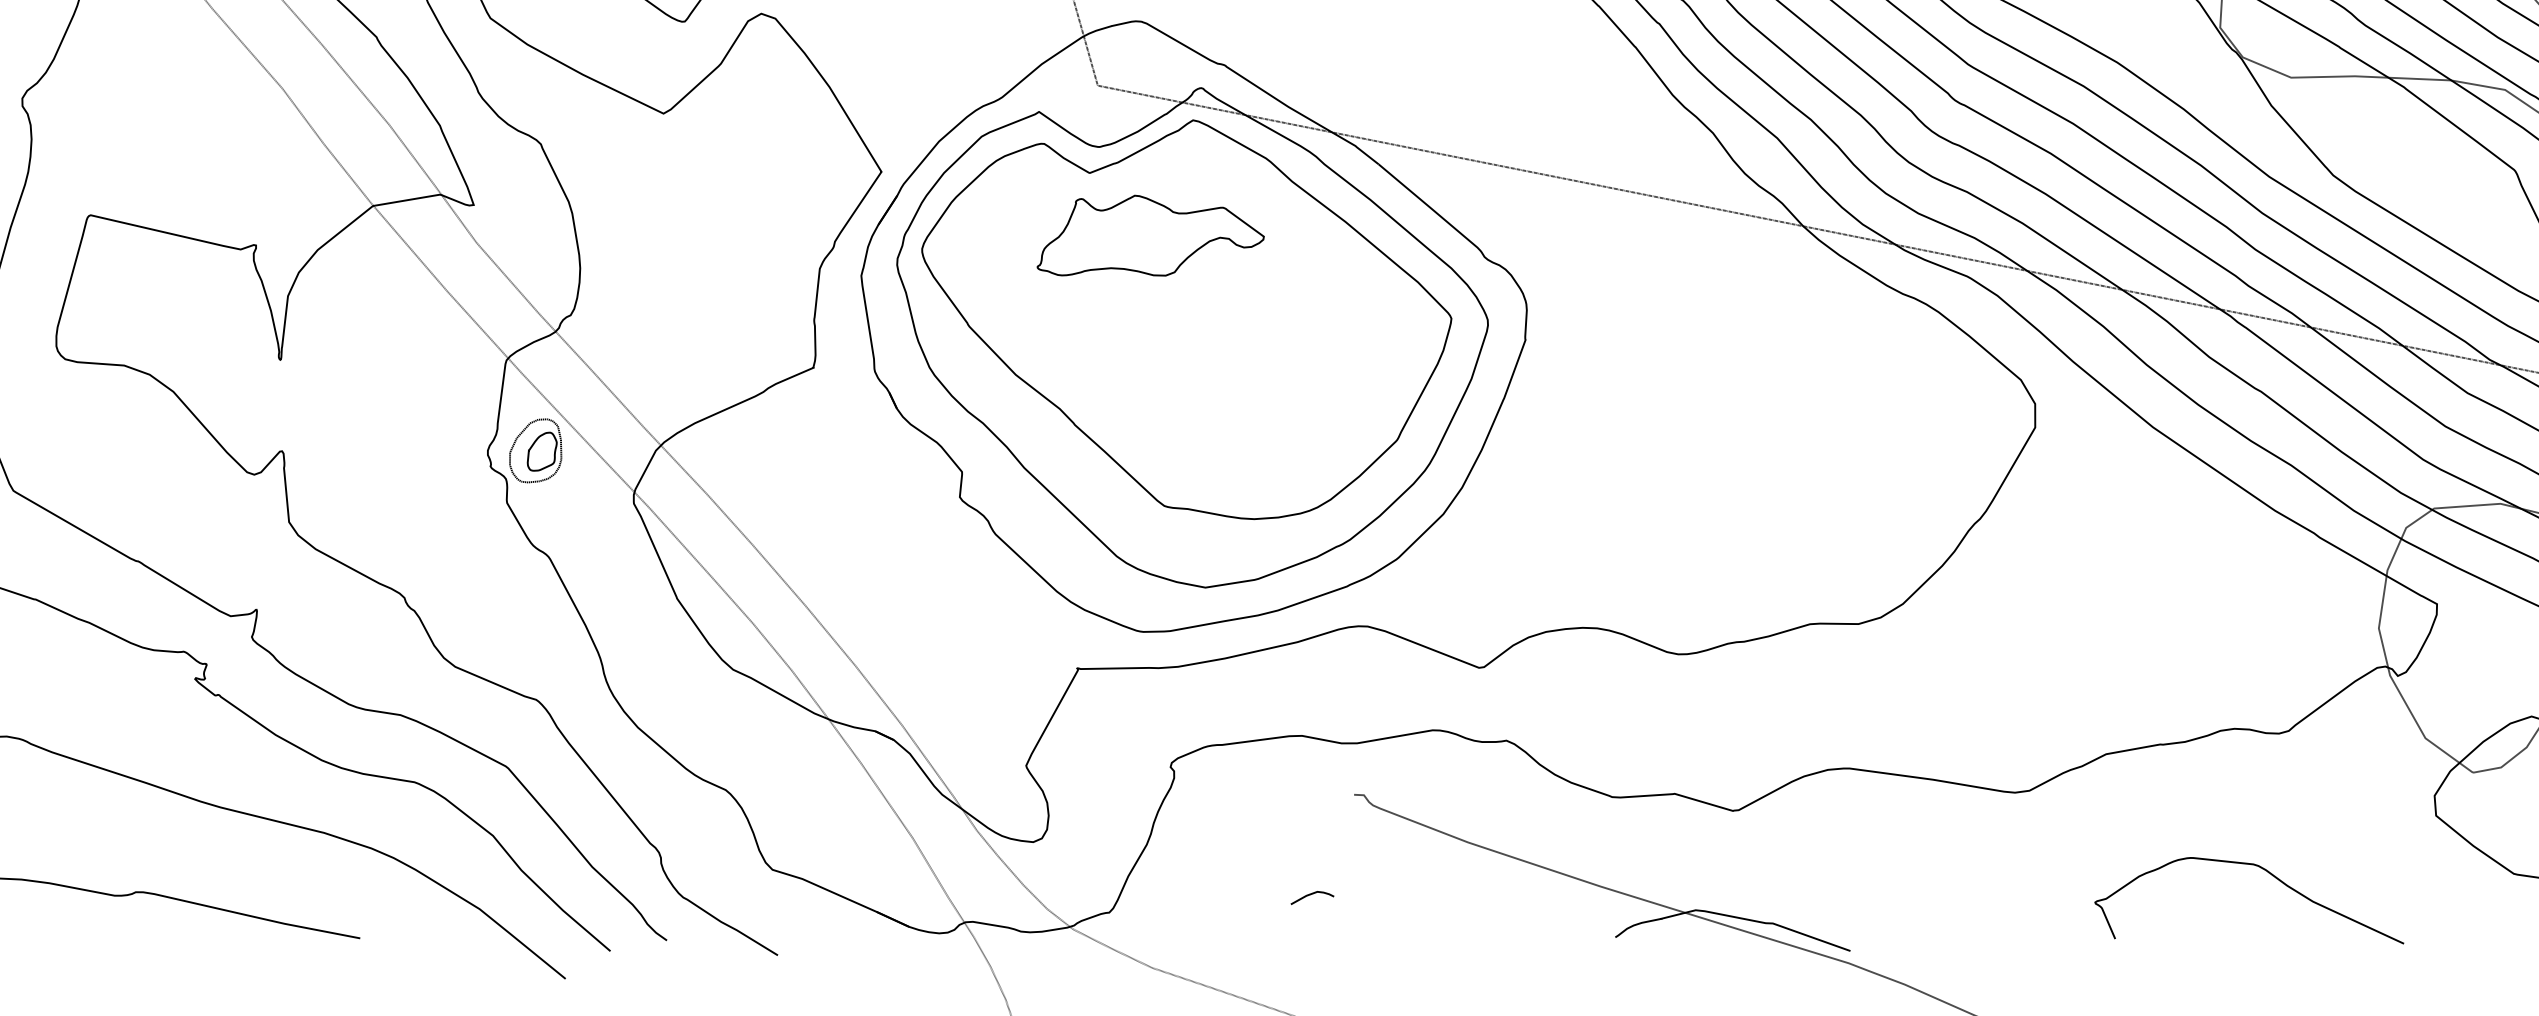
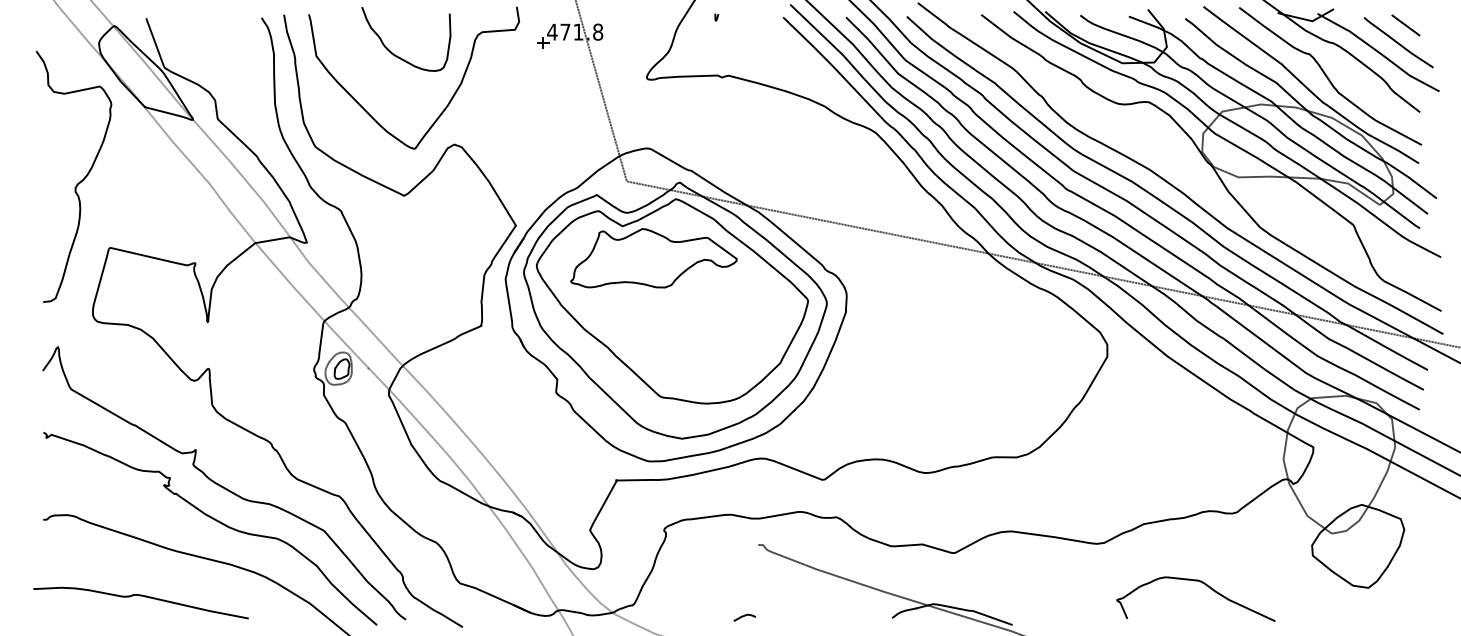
part: (1149, 235) -> (653, 258), size x1.43
curve: (2269, 875) -> (1206, 586), moved
curve: (1311, 895) -> (744, 616), moved

